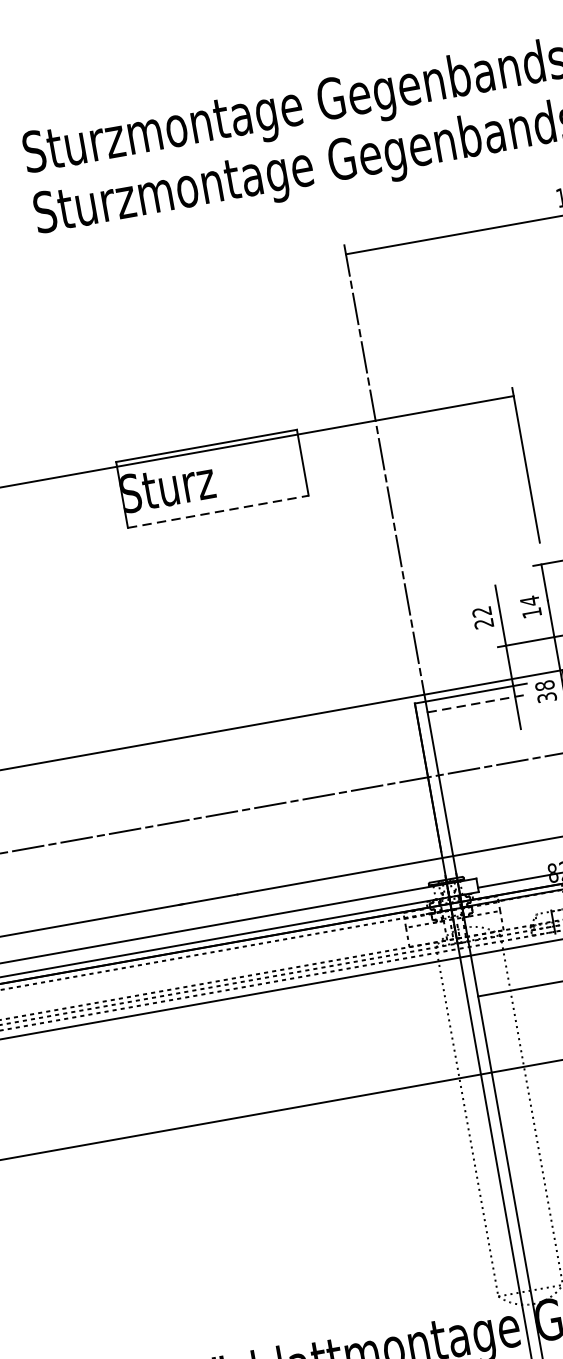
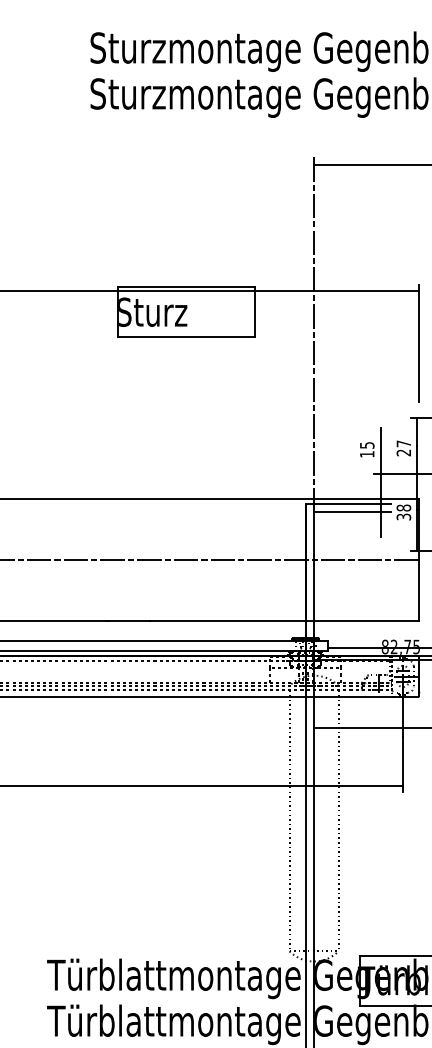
line: (218, 512) -> (186, 337), dashed -> solid
text: (530, 607) -> (403, 448), 14 -> 27
text: (481, 617) -> (366, 449), 22 -> 15
line: (478, 703) -> (352, 512), dashed -> solid

